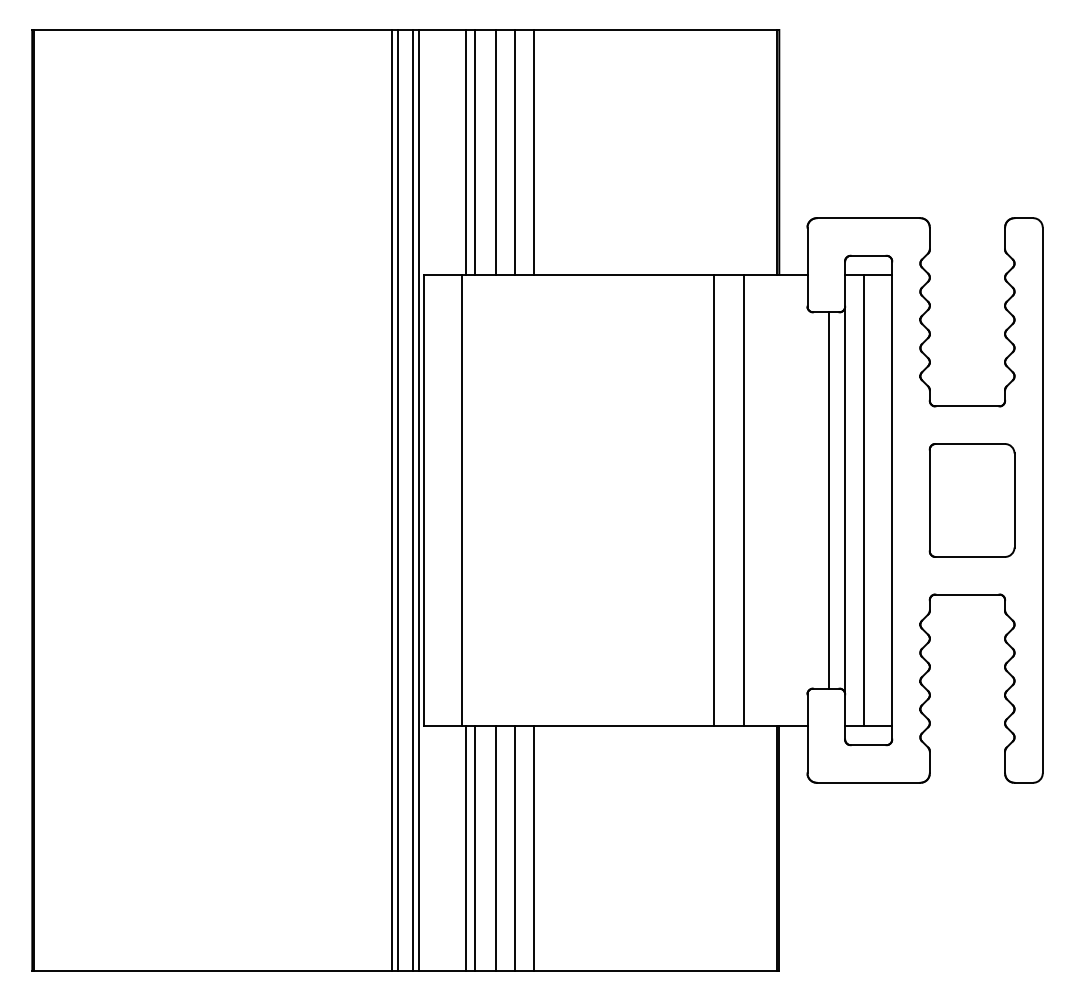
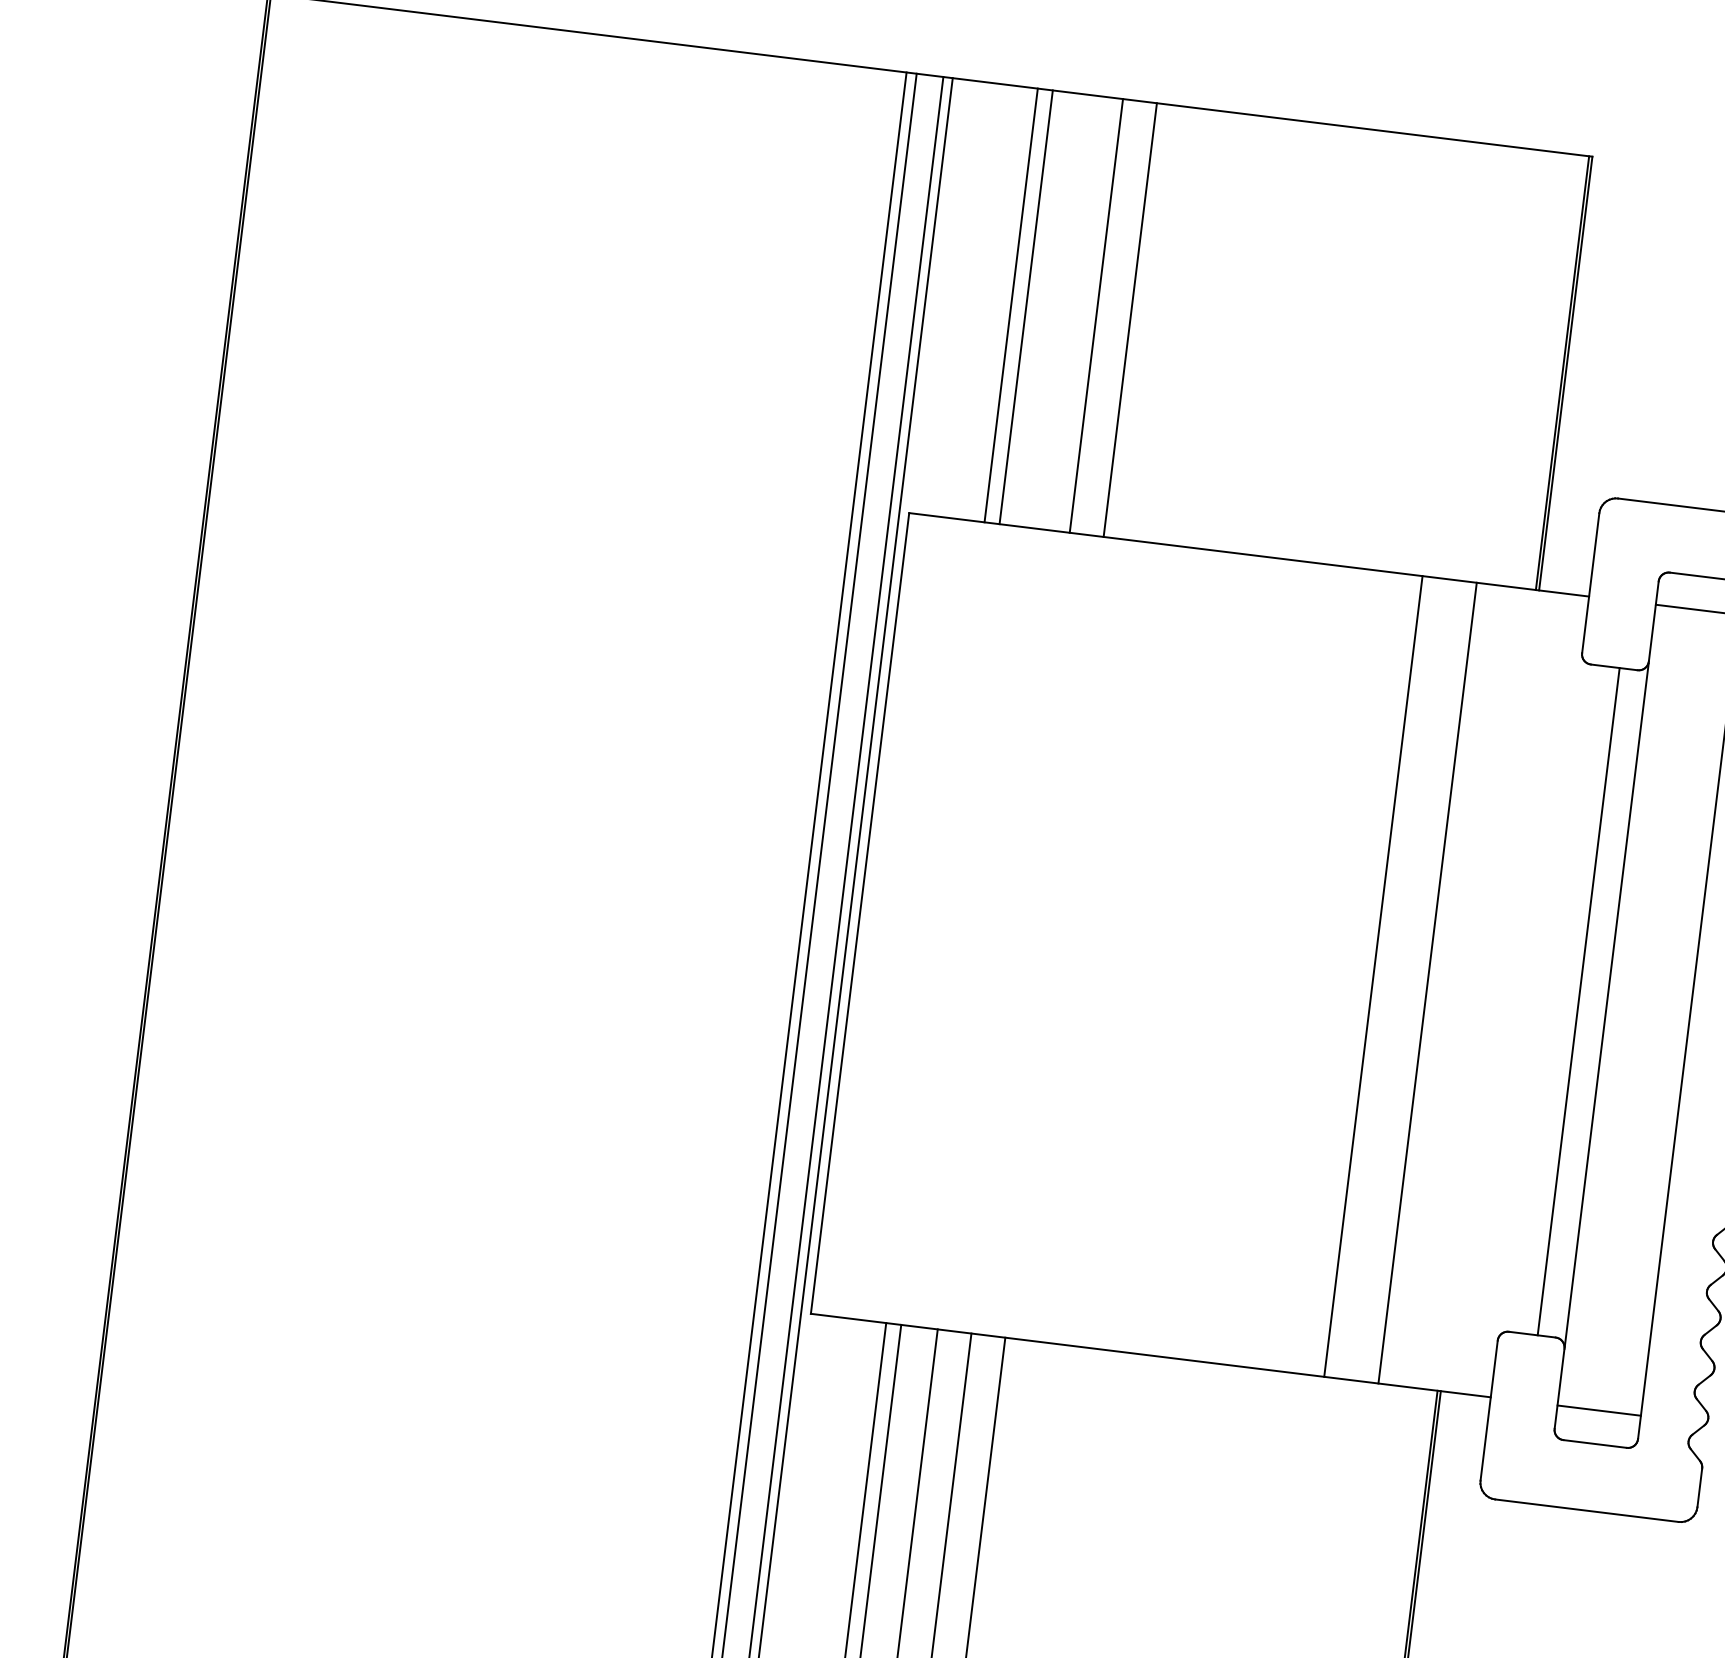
line: (495, 152) -> (1062, 312), removed
line: (461, 500) -> (926, 921), removed
line: (863, 500) -> (1639, 1009), removed

